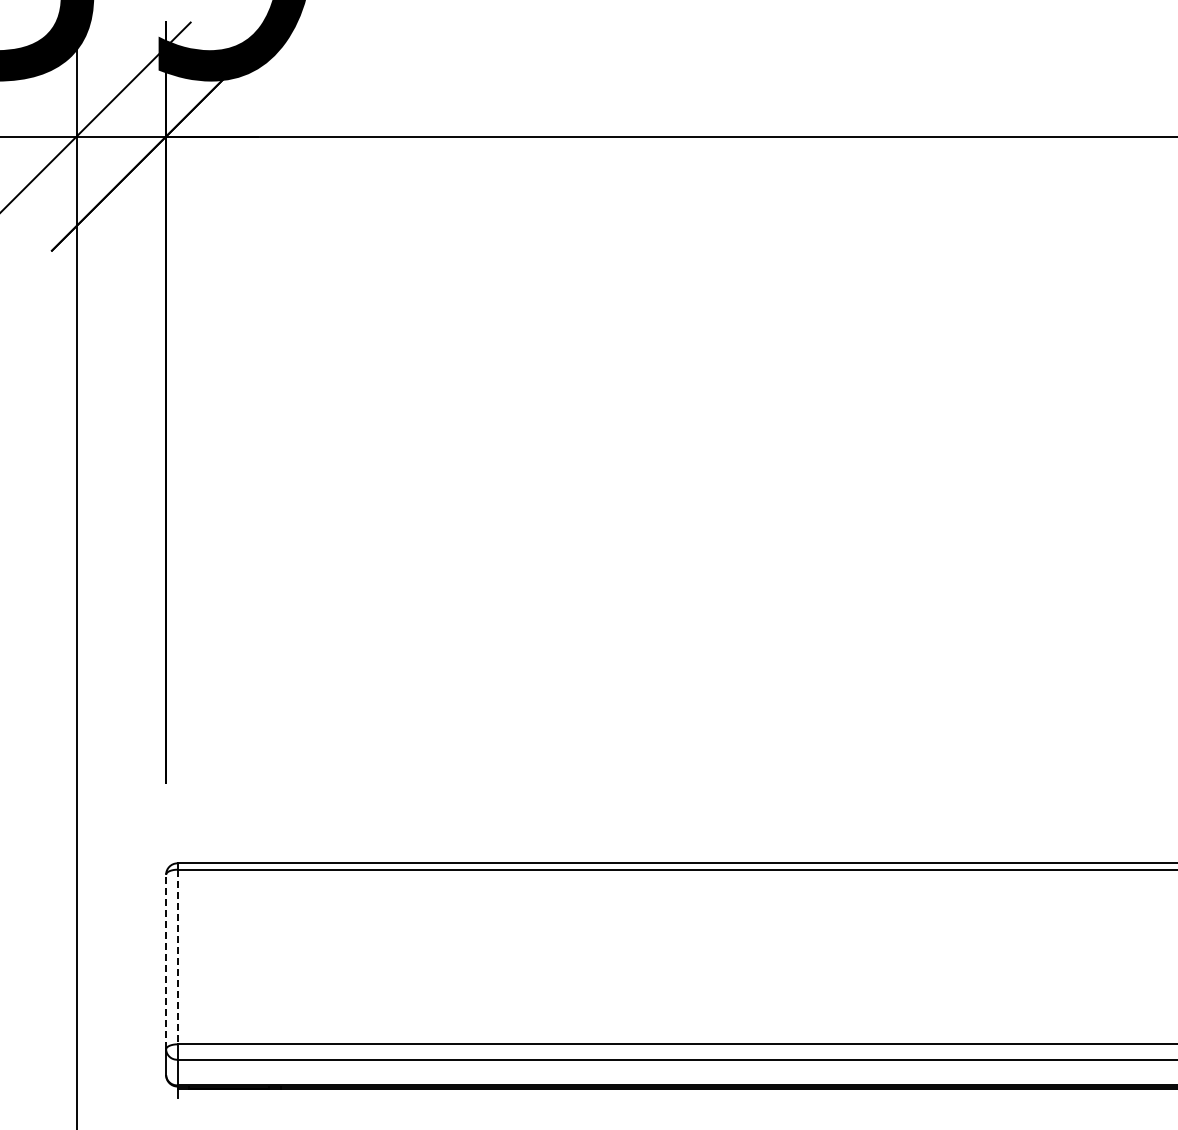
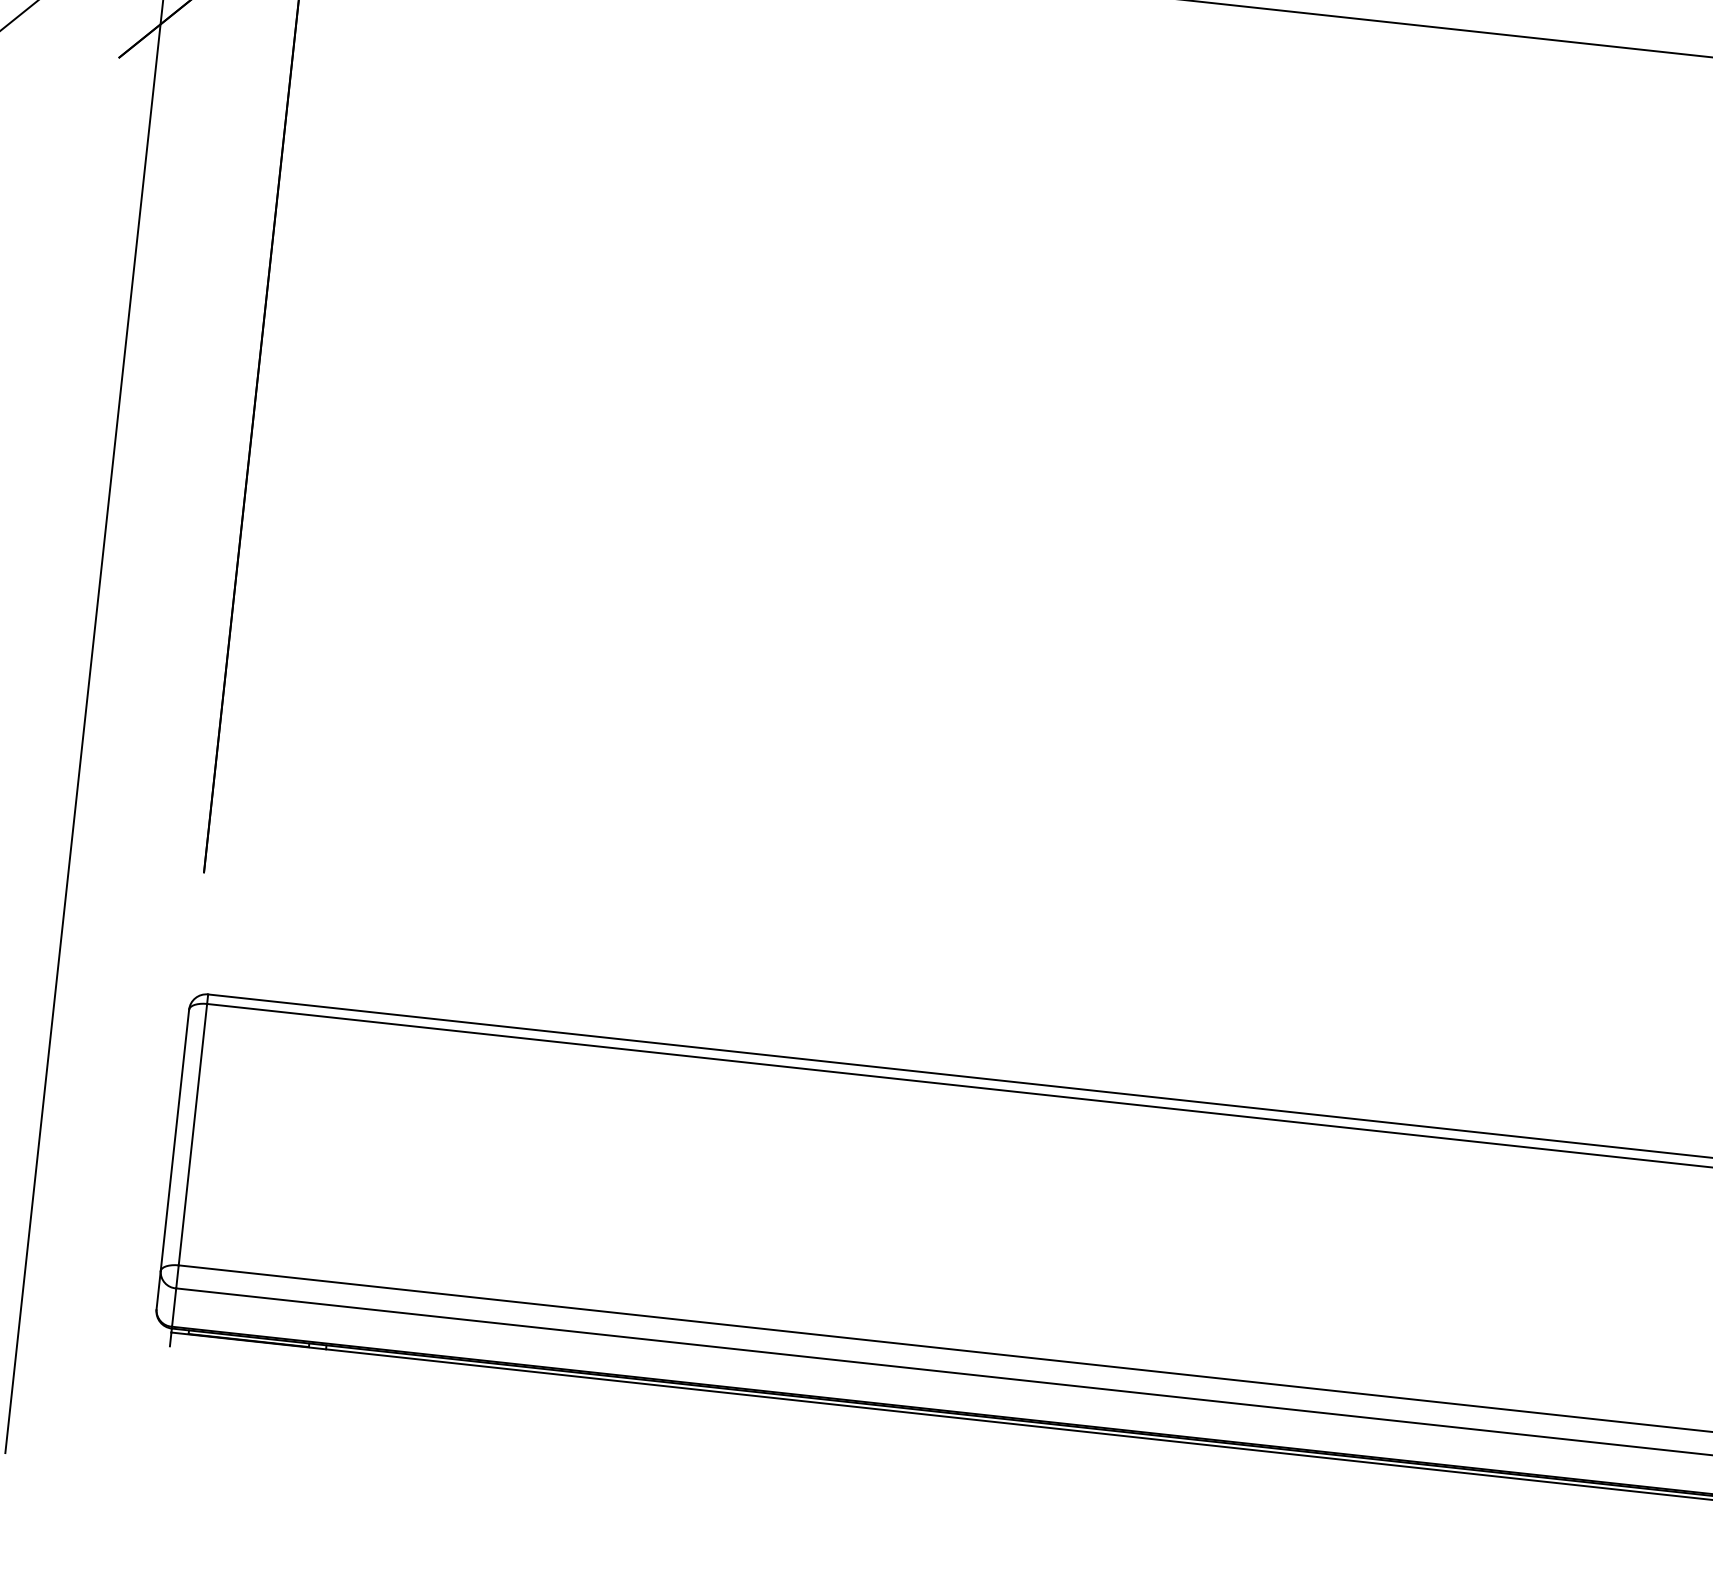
line: (177, 957) -> (192, 1135), dashed -> solid
line: (166, 961) -> (175, 1139), dashed -> solid

